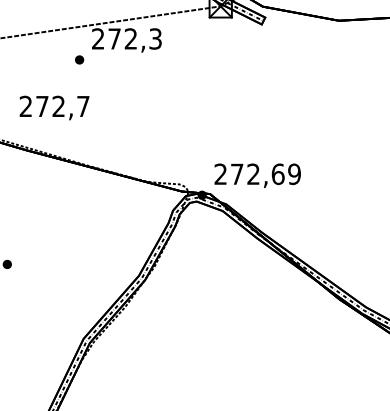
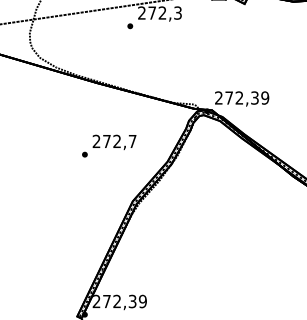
text: (54, 106) -> (114, 141), moved
text: (279, 173) -> (255, 97), 272,69 -> 272,39

